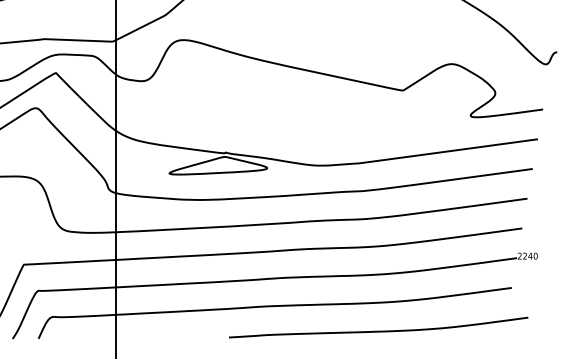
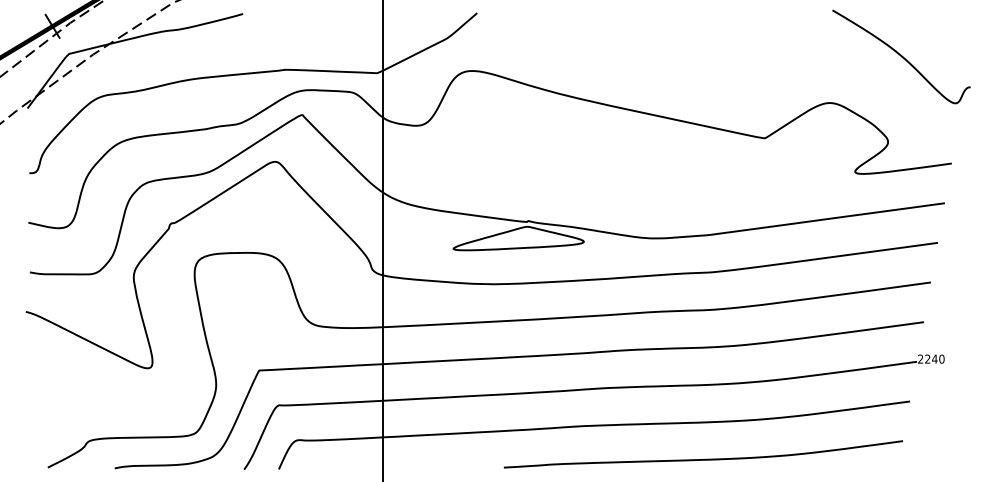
curve: (379, 330) -> (704, 458), moved

